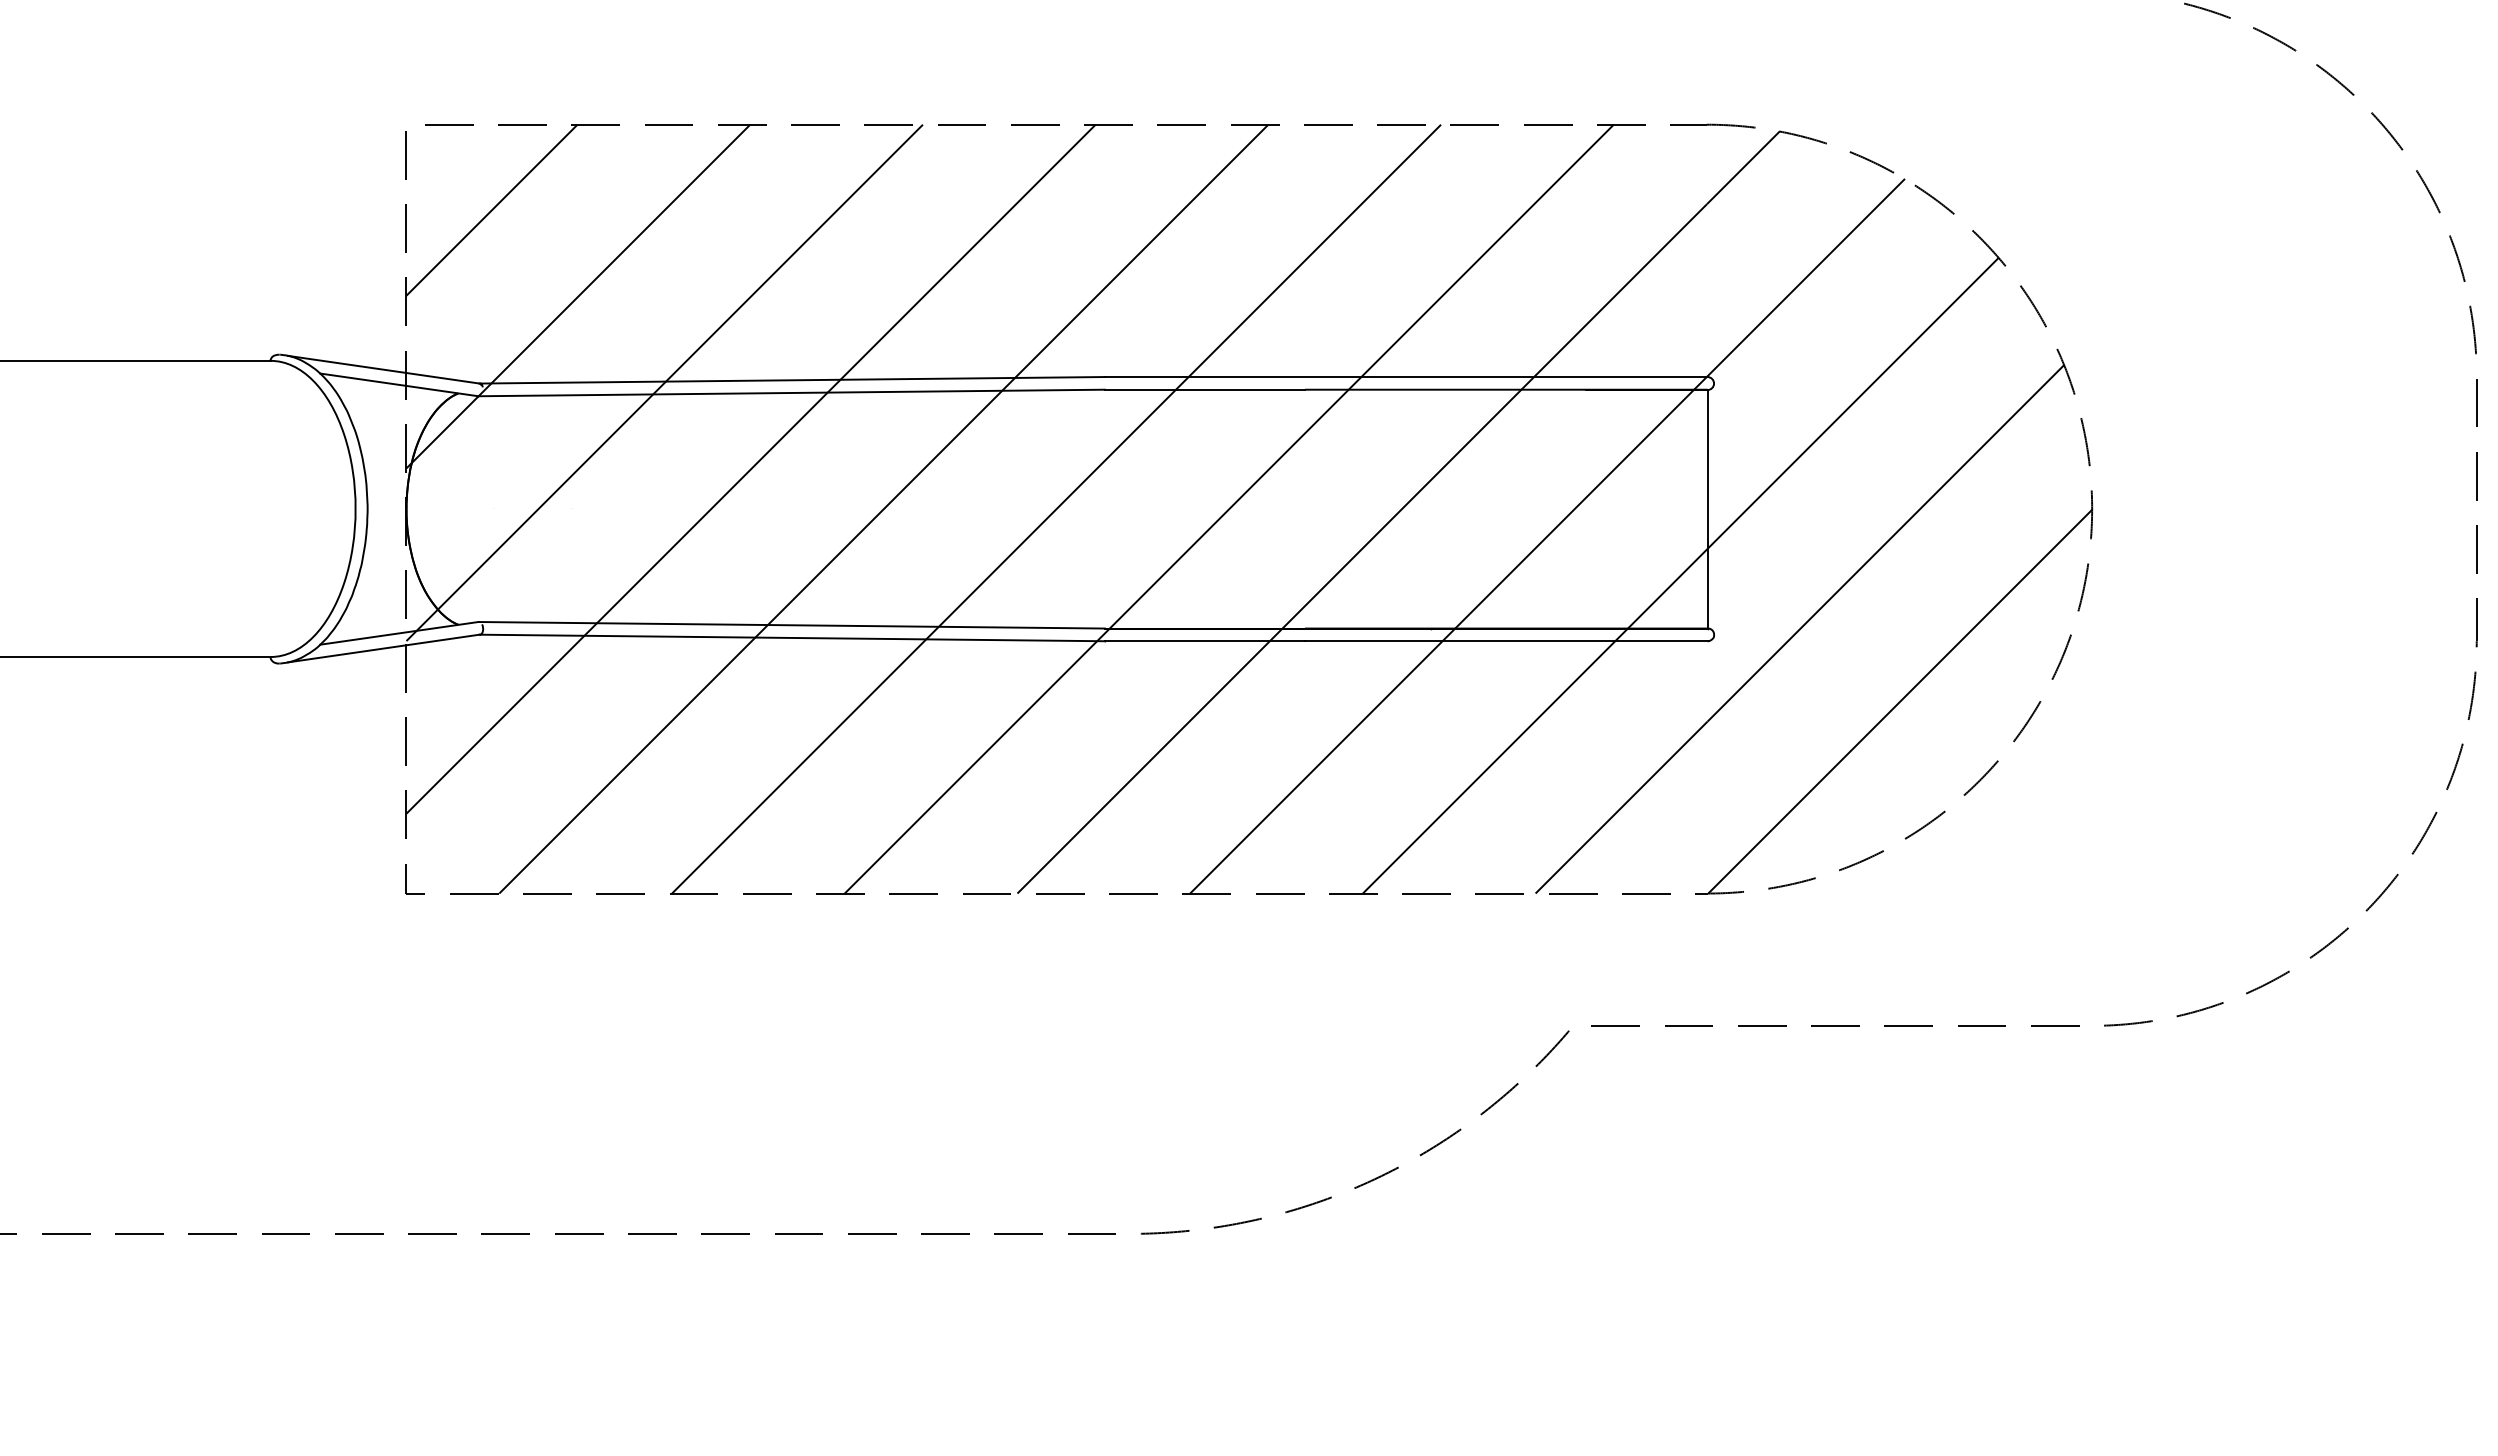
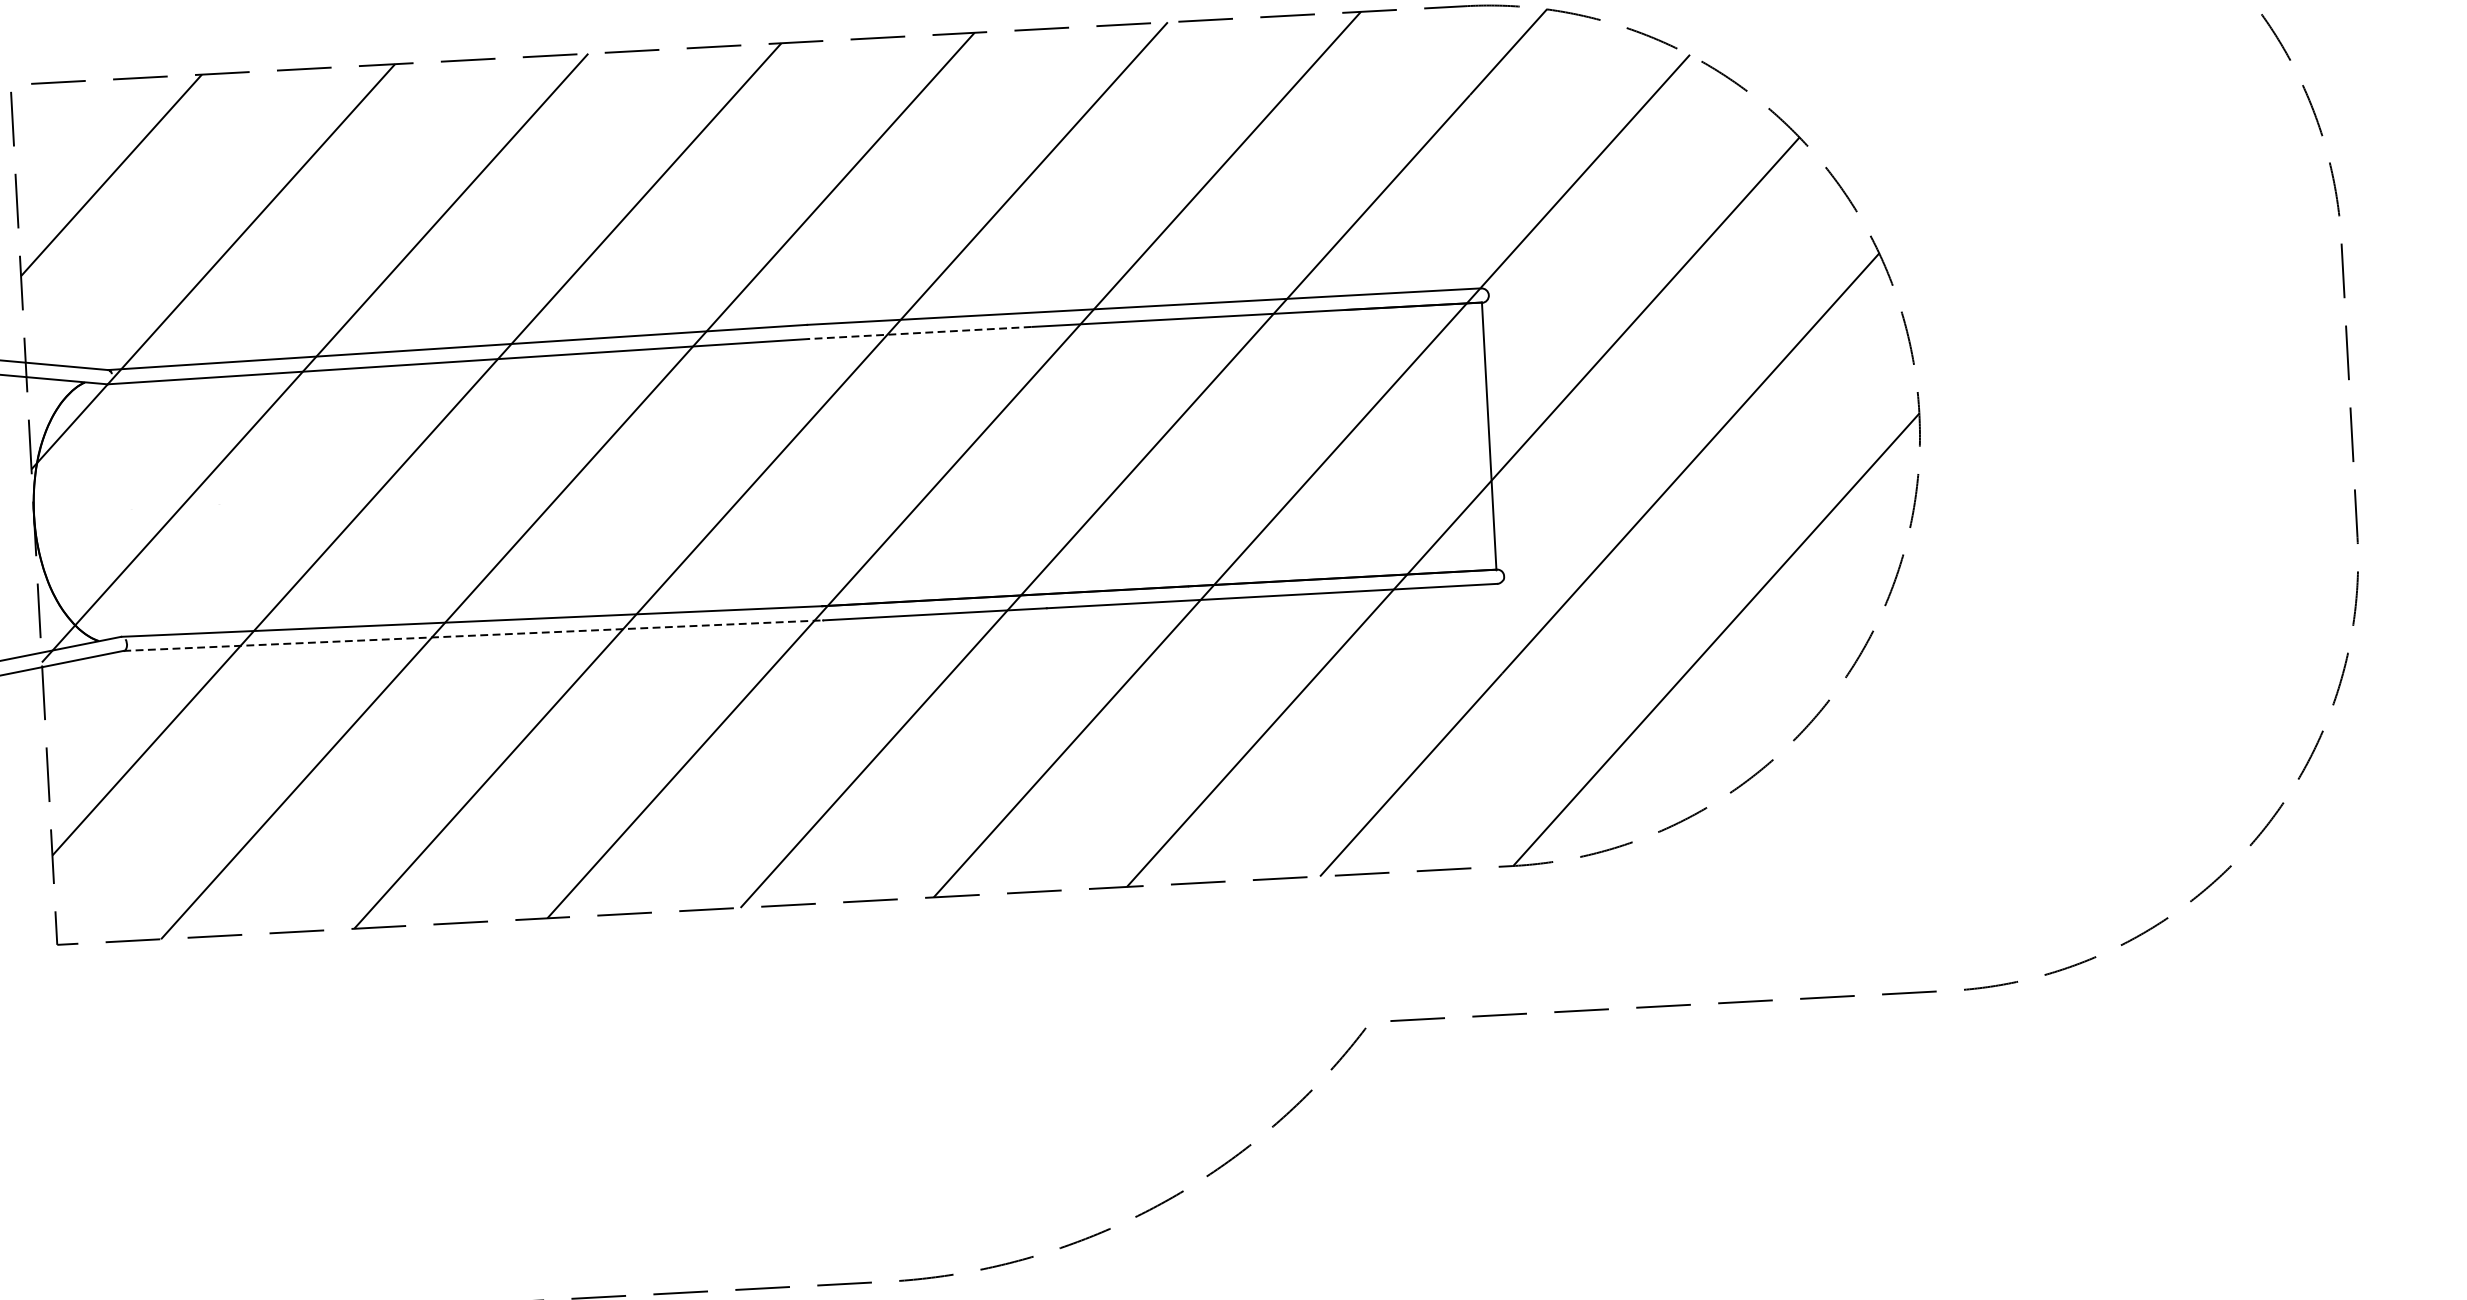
line: (1204, 389) -> (919, 332), solid -> dashed
line: (792, 637) -> (473, 635), solid -> dashed

